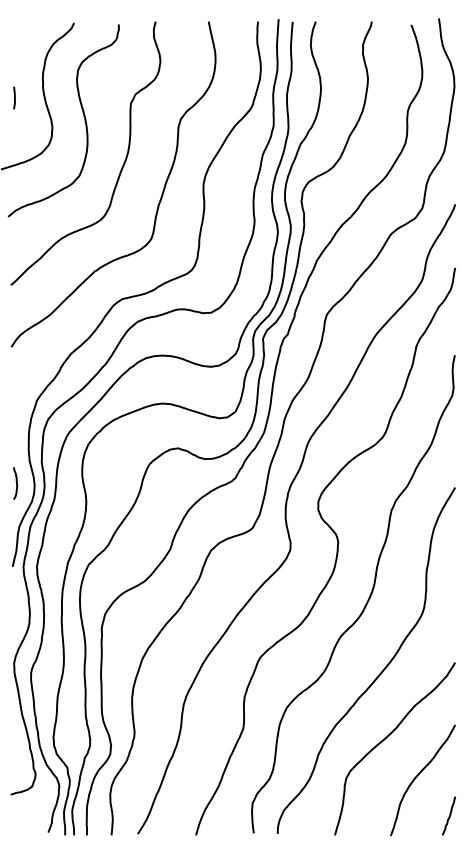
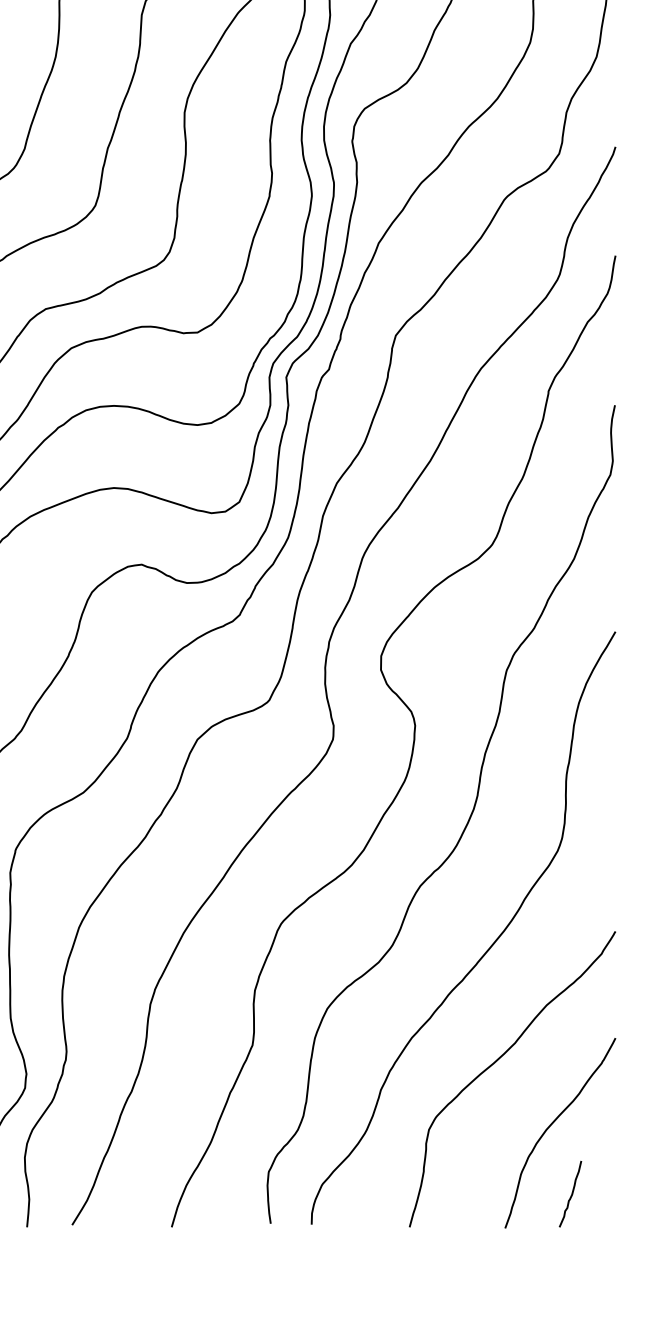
line: (449, 815) -> (571, 1193), moved

